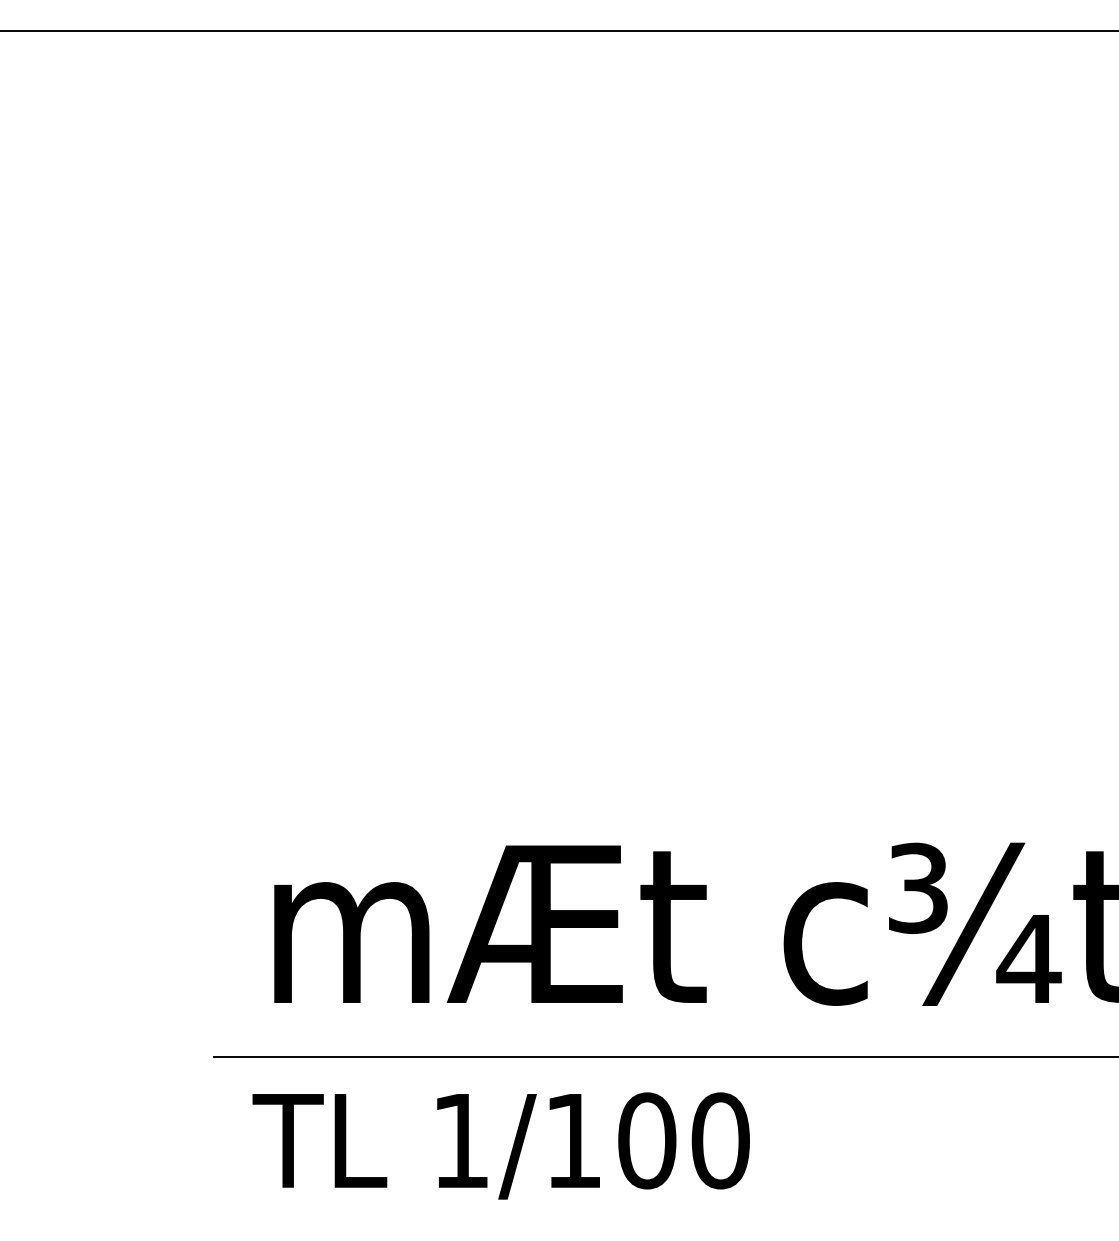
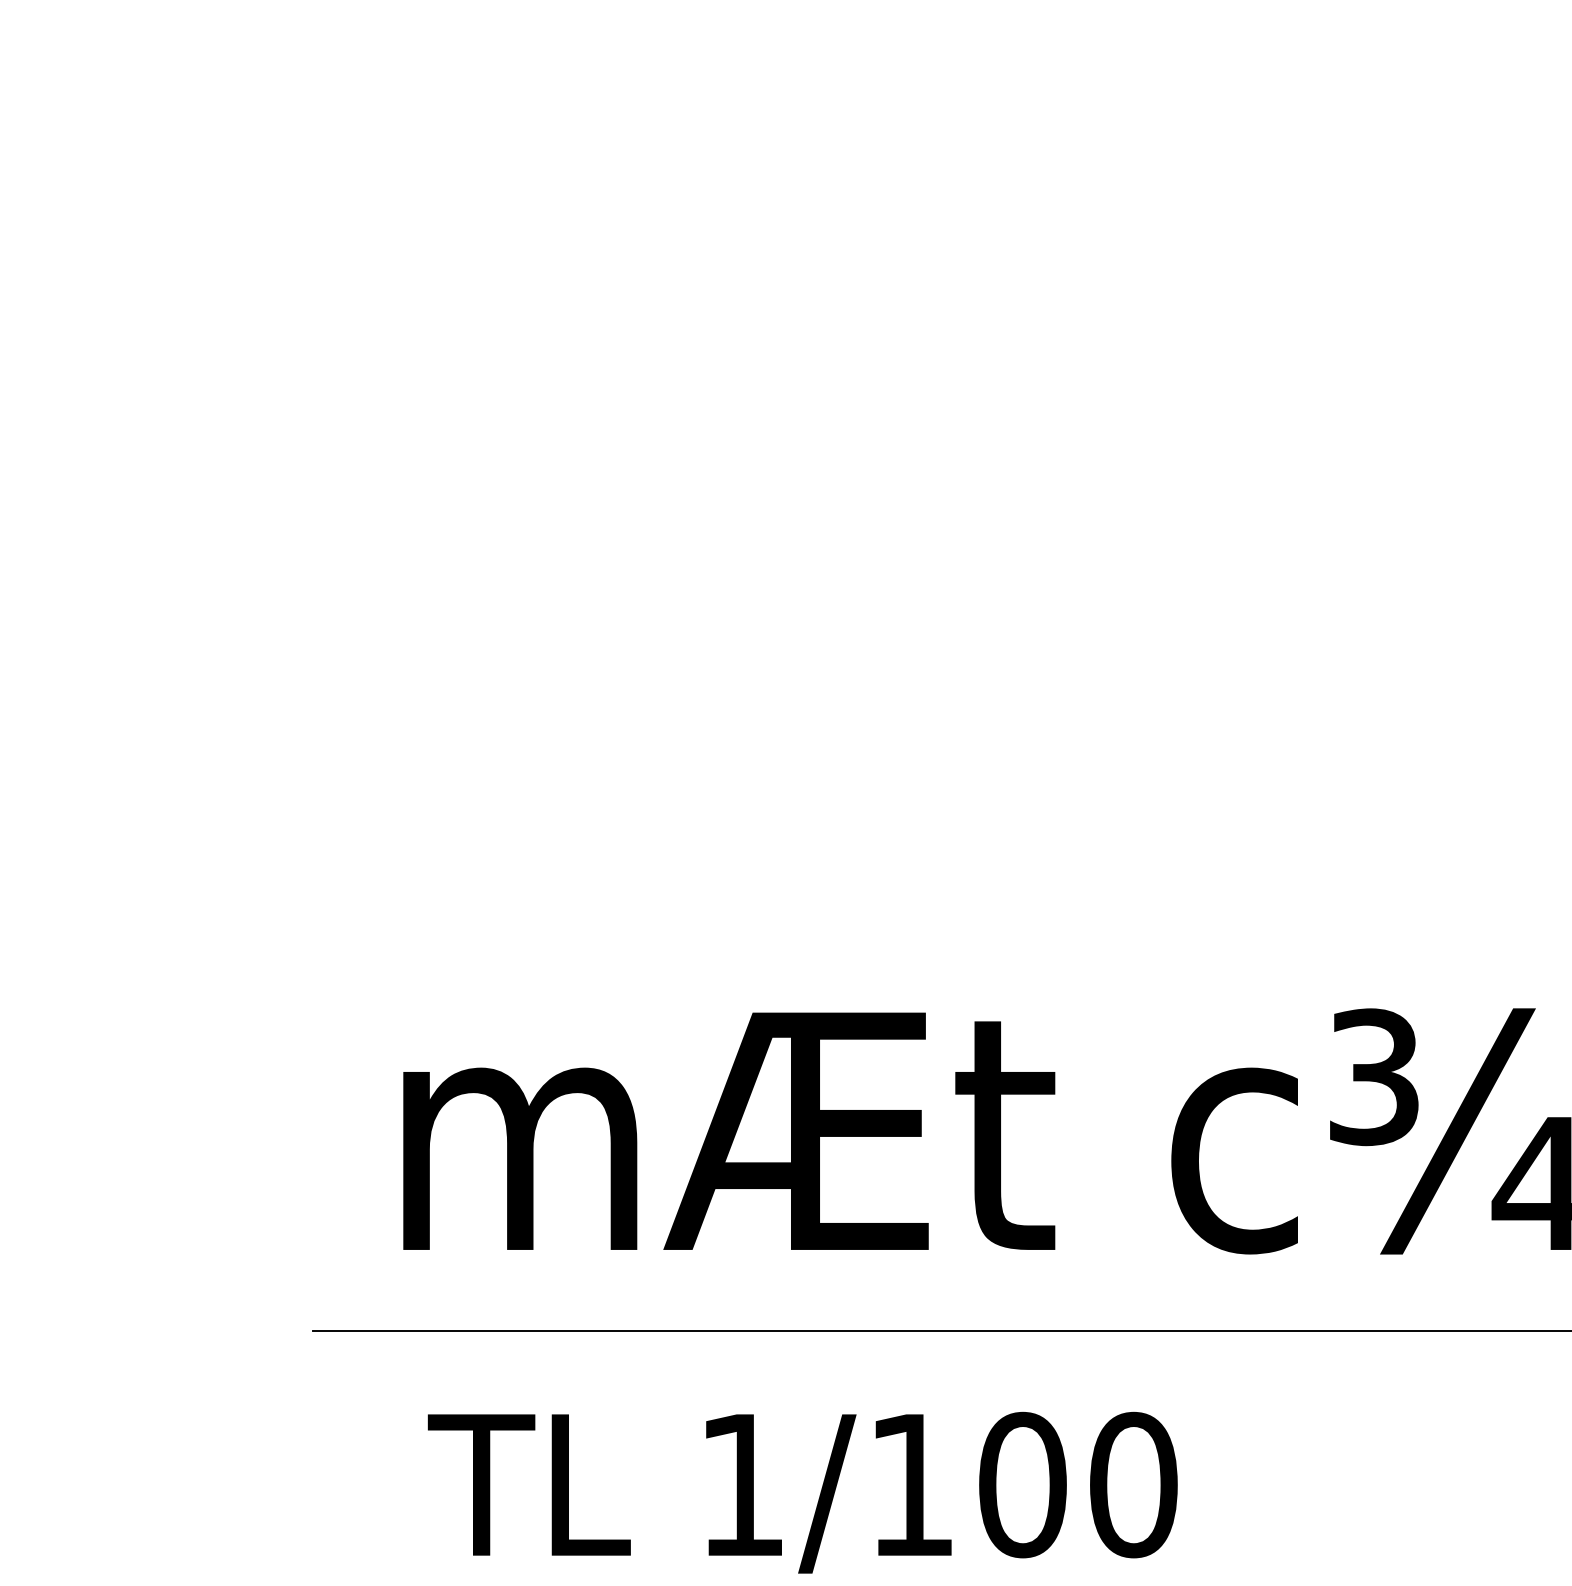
text: (500, 1145) -> (801, 1491), moved

